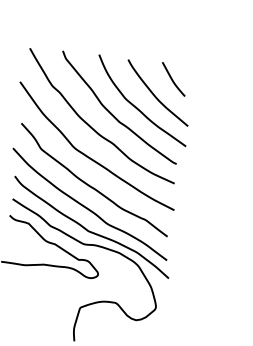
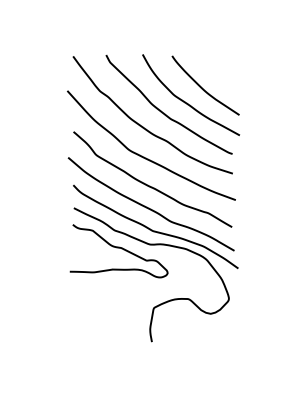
curve: (173, 79) -> (219, 70), removed

